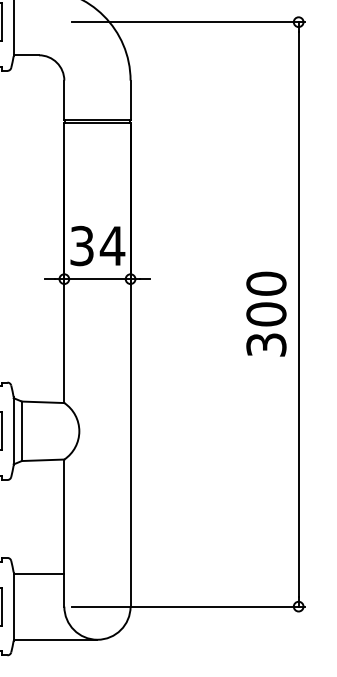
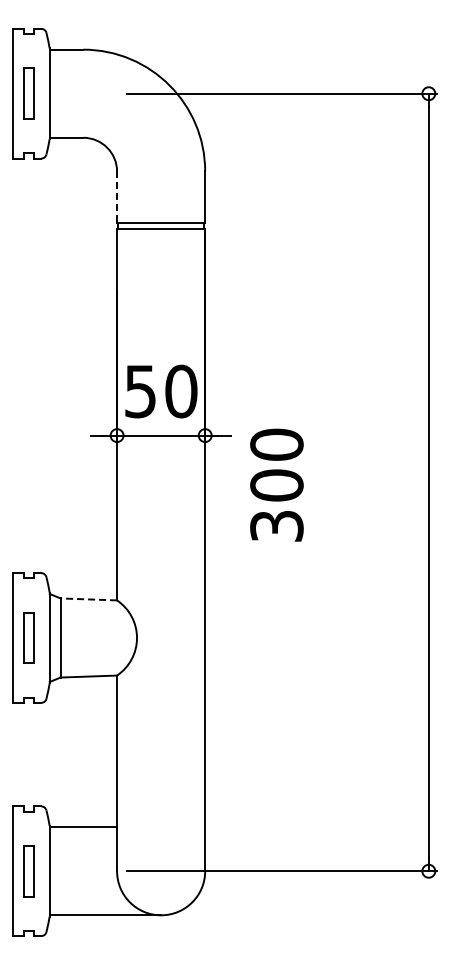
line: (64, 100) -> (117, 197), solid -> dashed
text: (97, 246) -> (161, 391), 34 -> 50
text: (266, 313) -> (276, 484), moved
line: (42, 402) -> (88, 599), solid -> dashed

